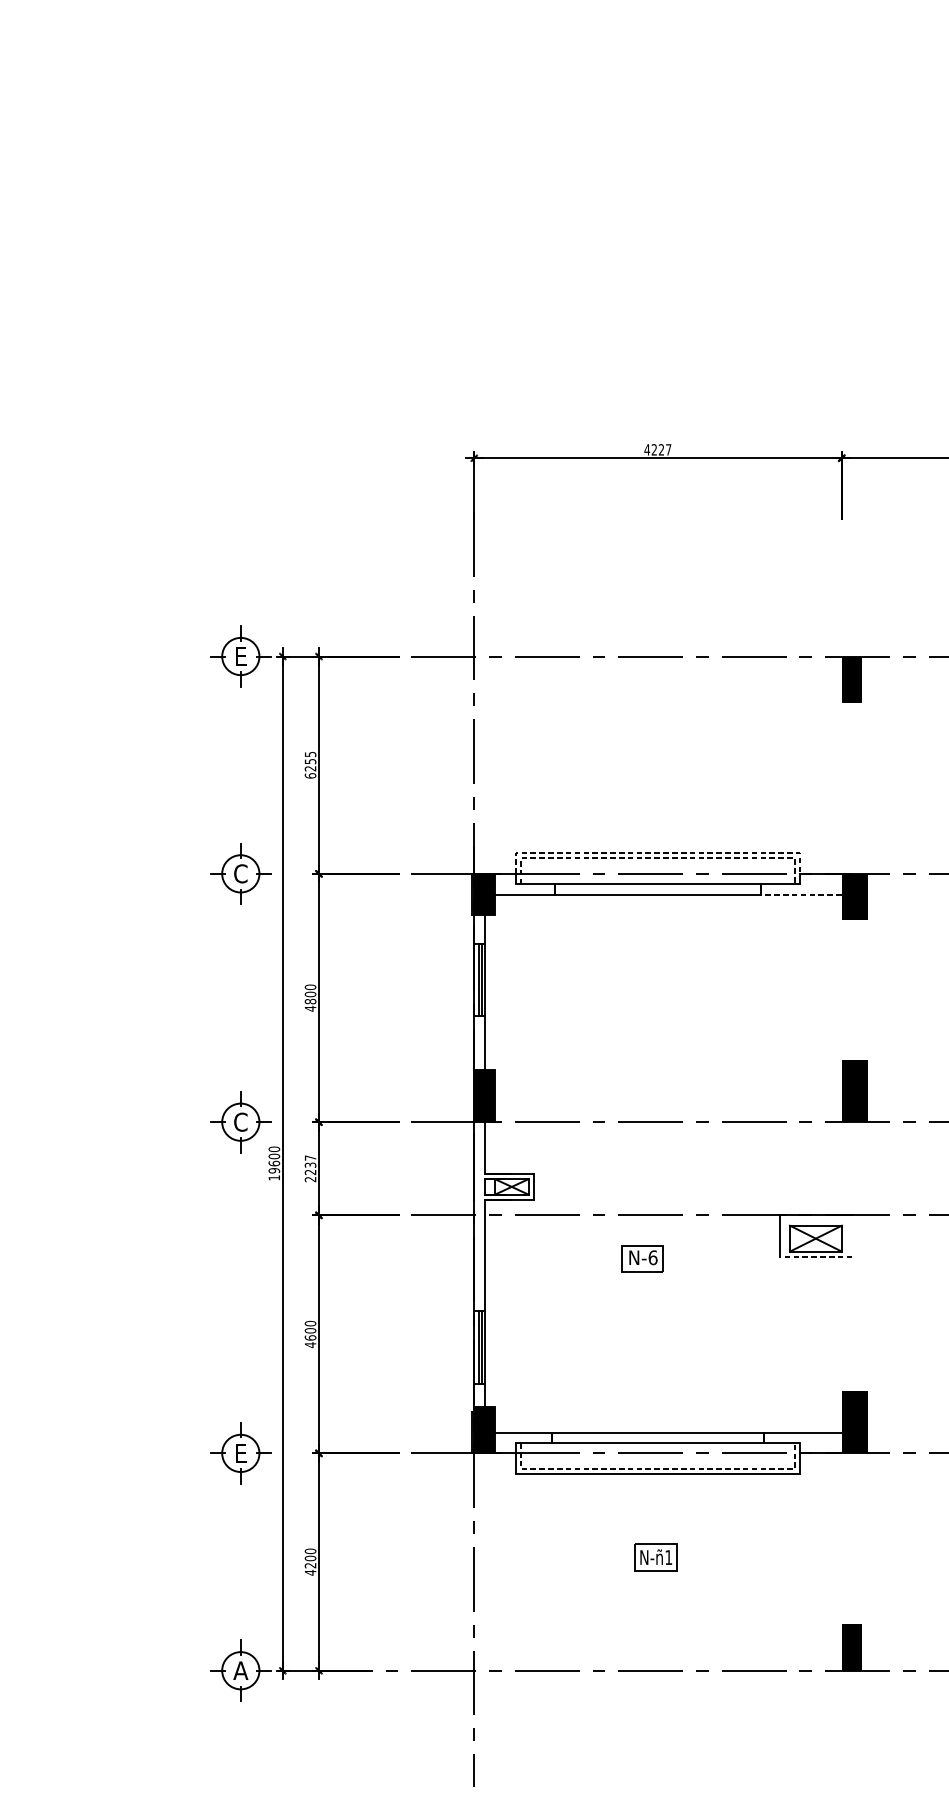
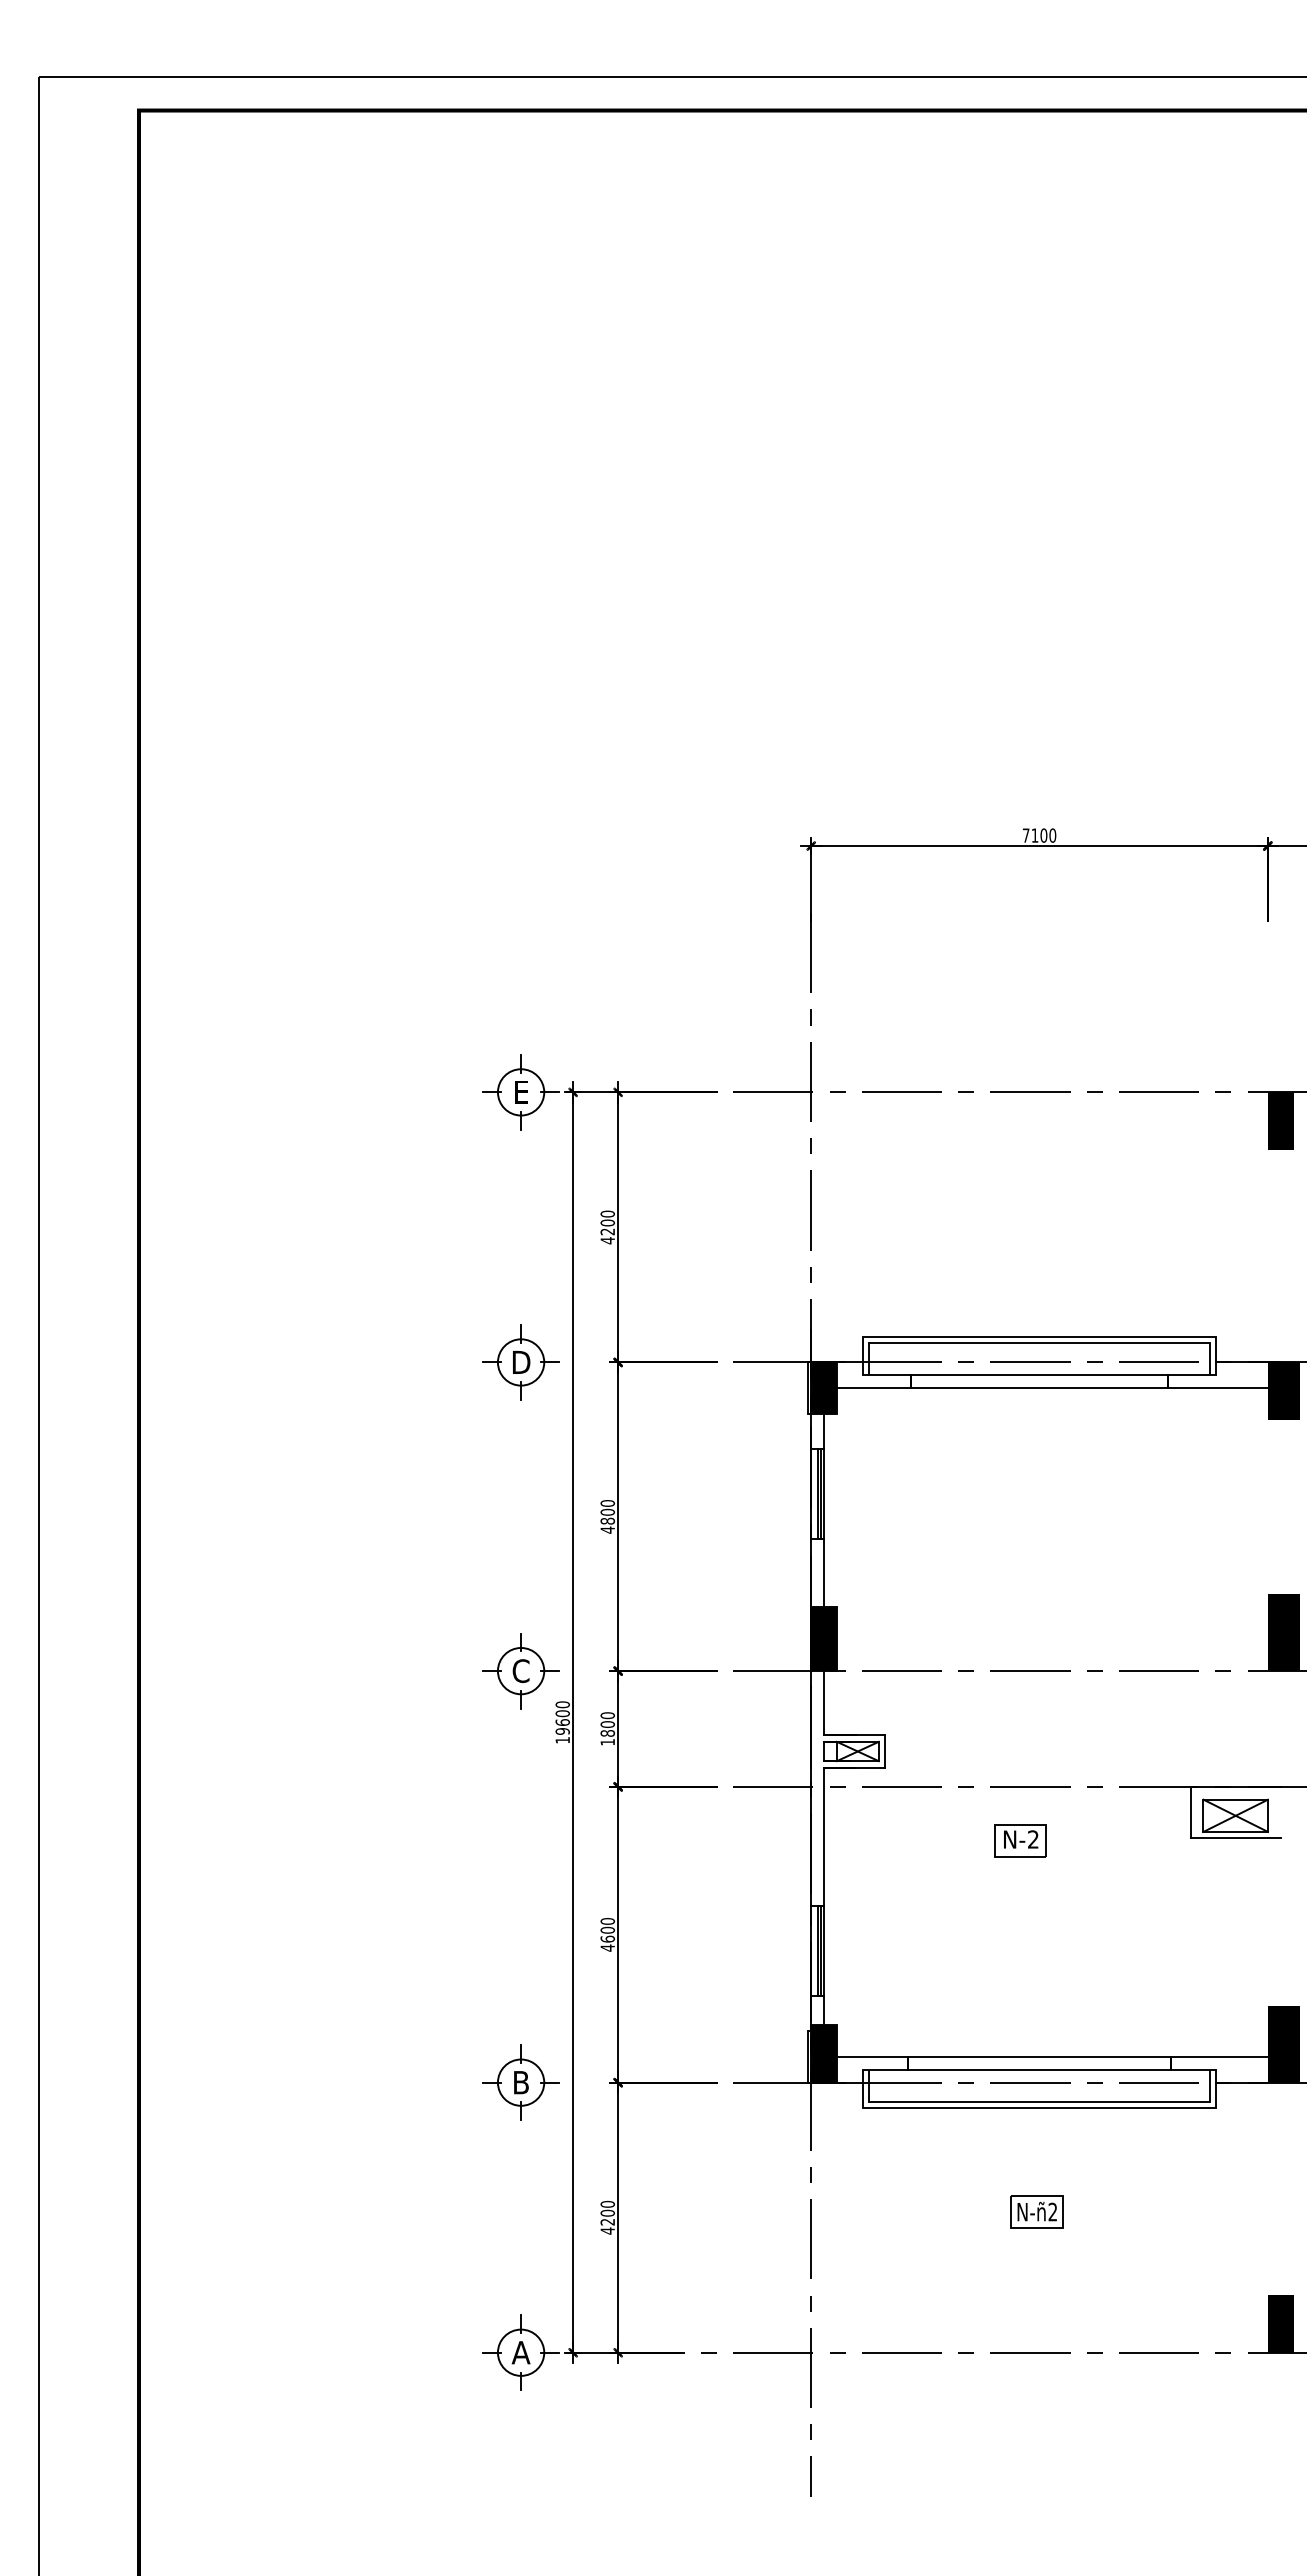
text: (657, 449) -> (1039, 835), 4227 -> 7100
text: (310, 765) -> (607, 1227), 6255 -> 4200
line: (657, 852) -> (1039, 1336), dashed -> solid
line: (658, 858) -> (1040, 1343), dashed -> solid
text: (241, 873) -> (521, 1362), C -> D
line: (801, 894) -> (1217, 1388), dashed -> solid
text: (310, 1168) -> (607, 1728), 2237 -> 1800
line: (815, 1256) -> (1235, 1838), dashed -> solid
text: (653, 1257) -> (1033, 1839), N-6 -> N-2
text: (241, 1453) -> (521, 2082), E -> B
line: (658, 1468) -> (1040, 2101), dashed -> solid
text: (668, 1557) -> (1052, 2211), N-ñ1 -> N-ñ2

